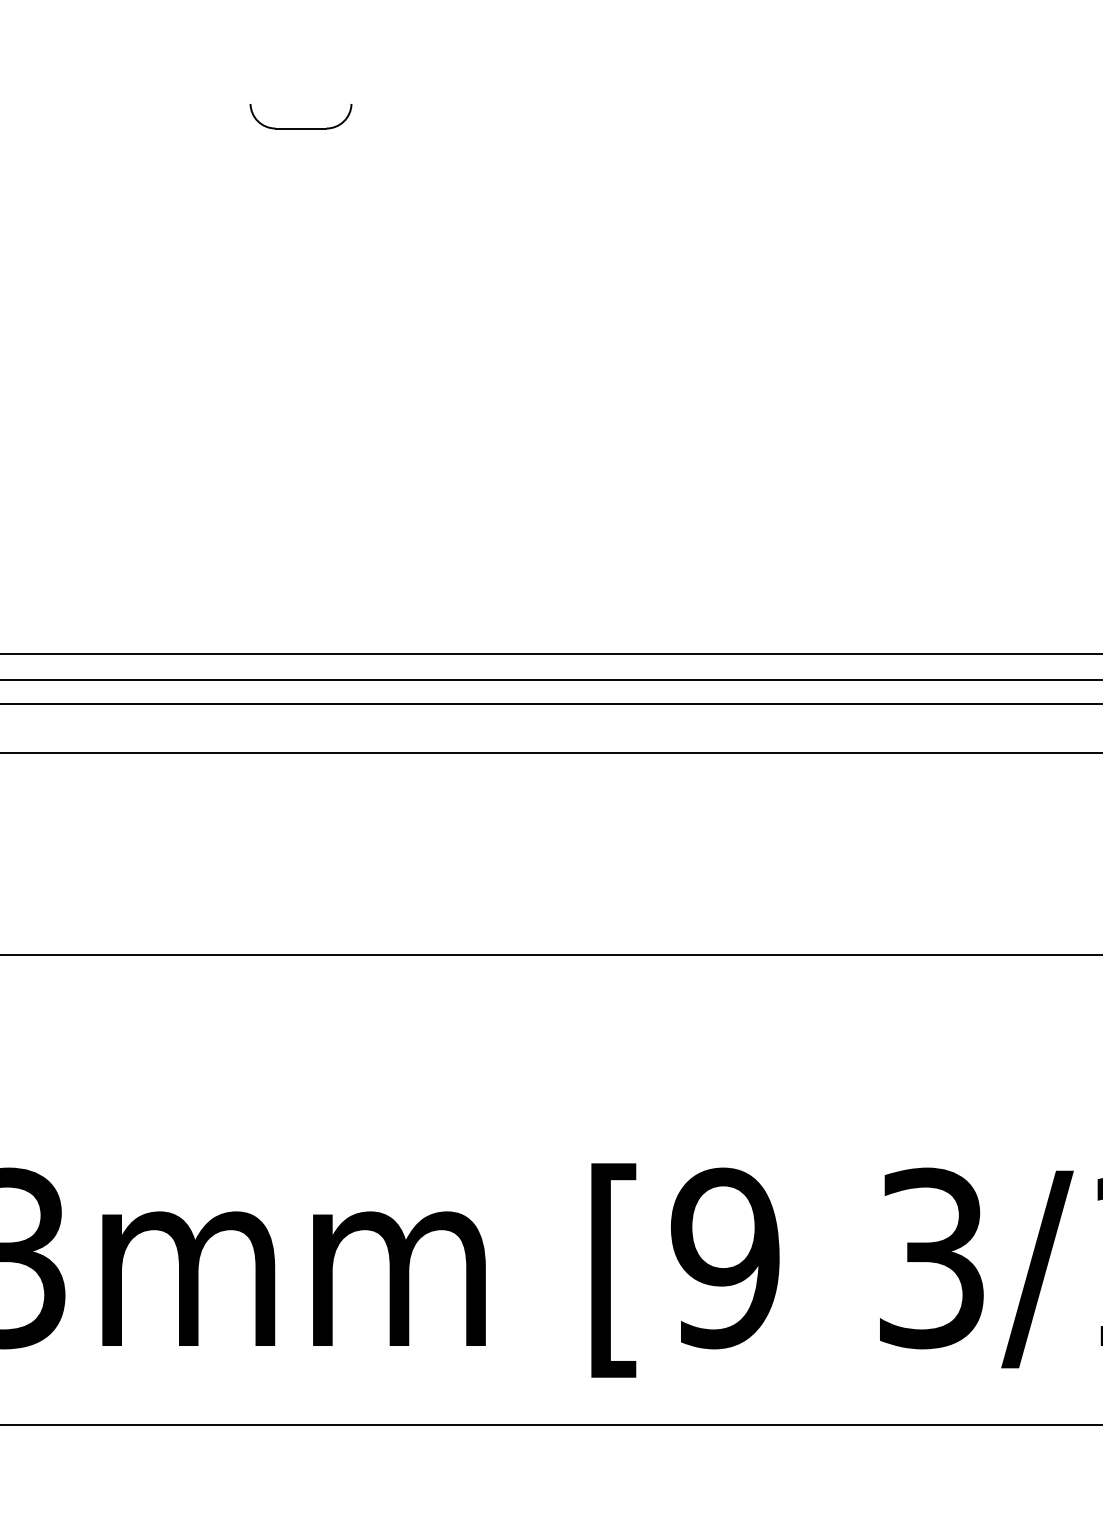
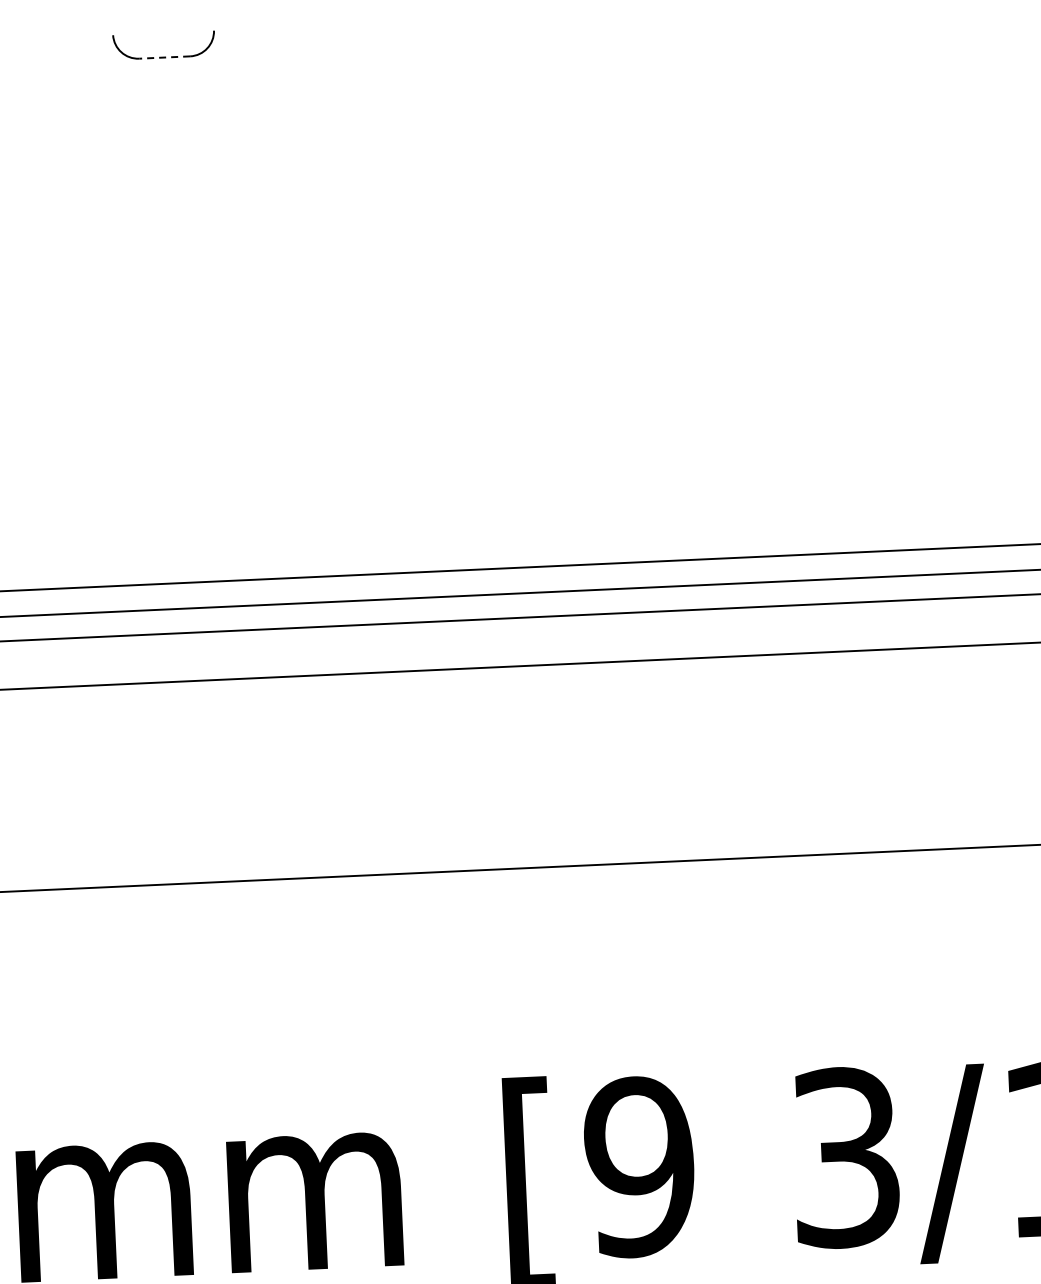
line: (300, 128) -> (164, 57), solid -> dashed

